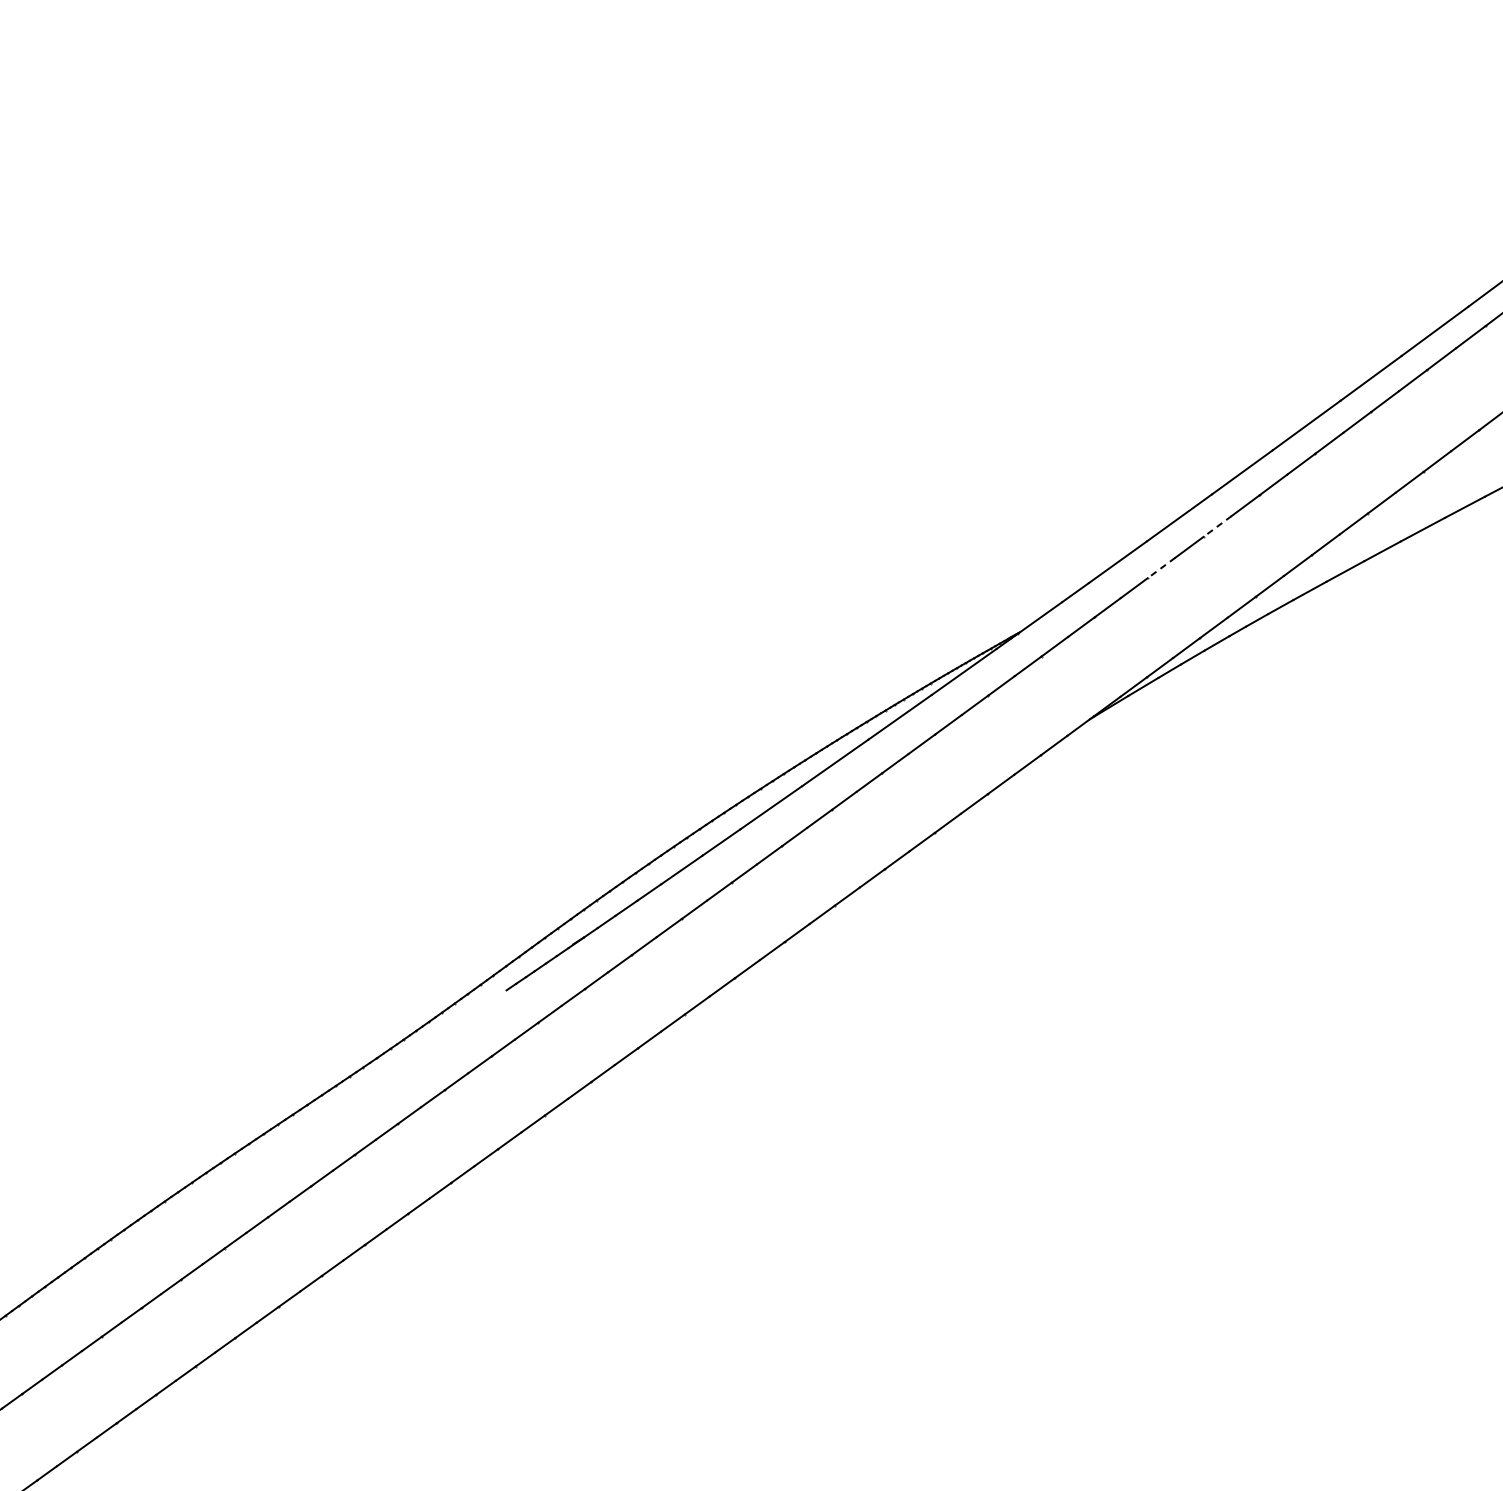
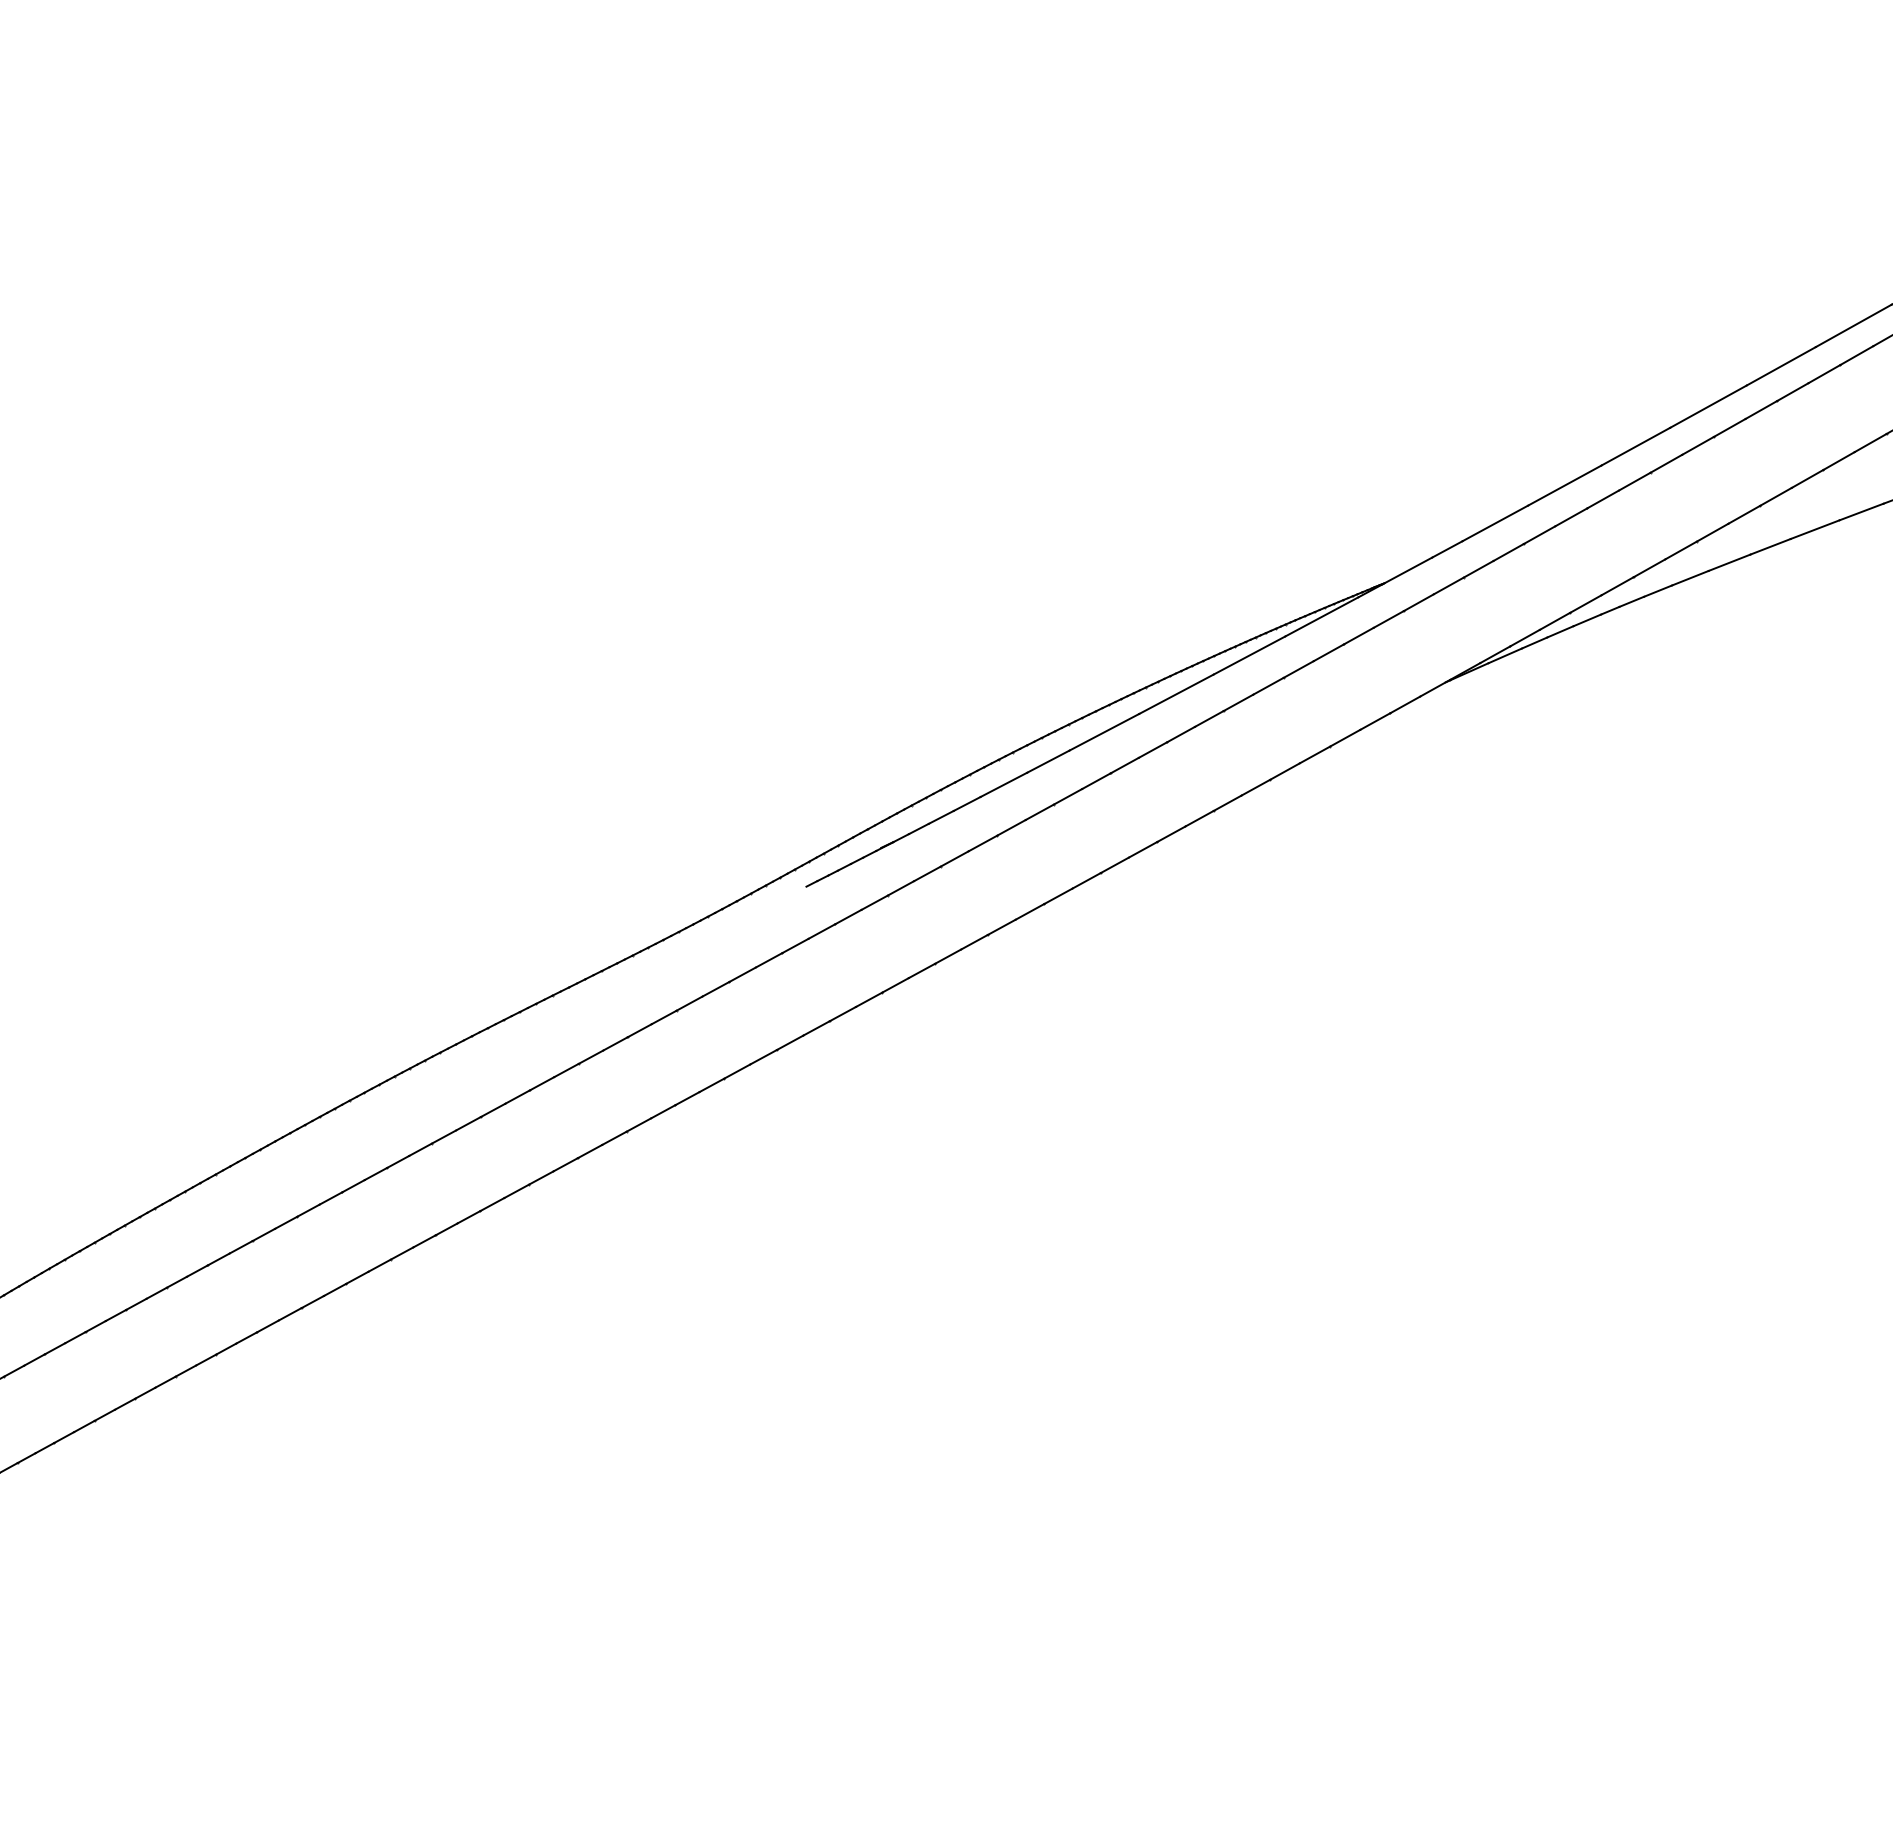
line: (1217, 526) -> (1602, 499), dashed -> solid
line: (1161, 568) -> (1539, 535), dashed -> solid

